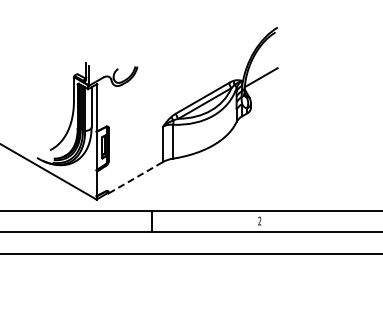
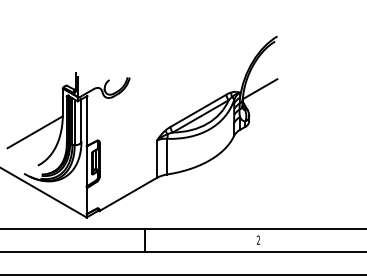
line: (47, 118) -> (35, 132), added
line: (136, 177) -> (128, 194), dashed -> solid

